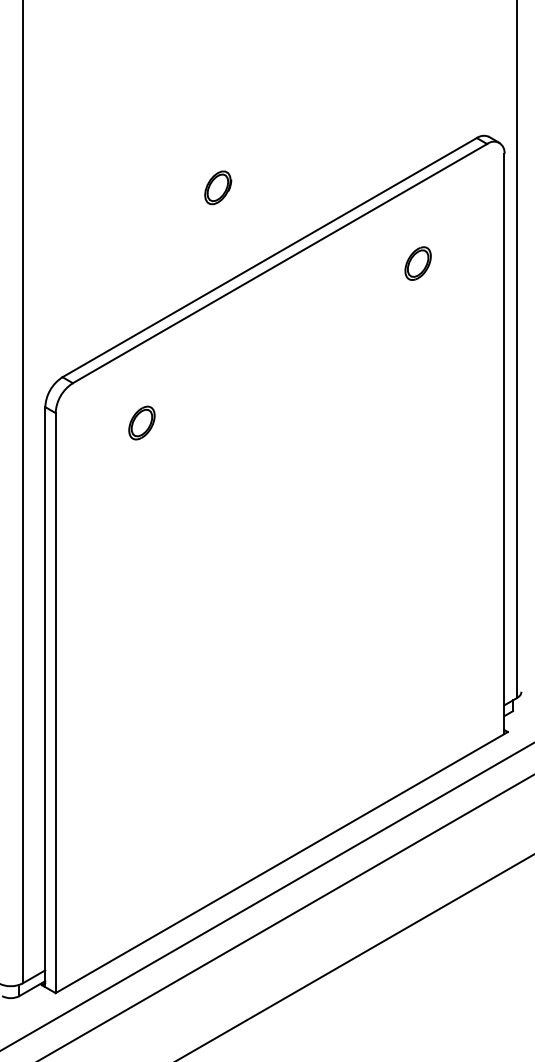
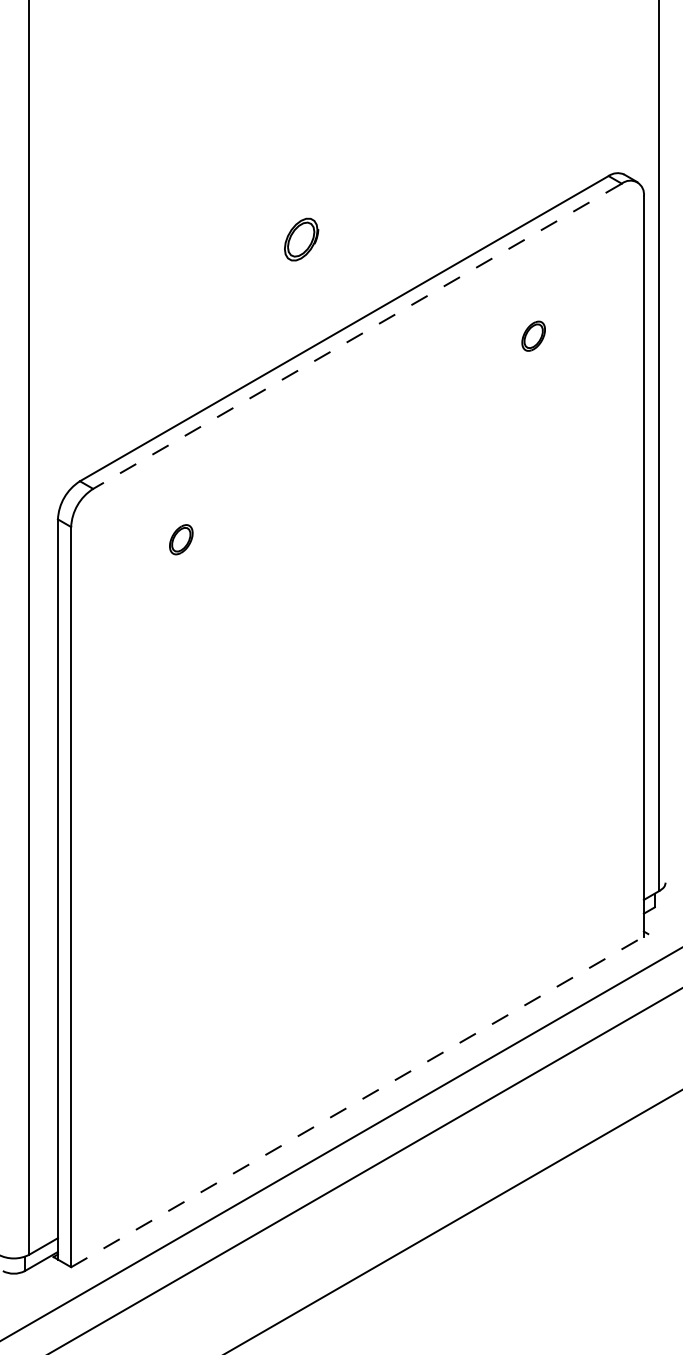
part: (218, 187) -> (301, 239), moved
line: (279, 263) -> (356, 336), solid -> dashed
part: (417, 263) -> (532, 336), size x0.7
part: (141, 422) -> (180, 539), size x0.7
line: (282, 862) -> (360, 1100), solid -> dashed

